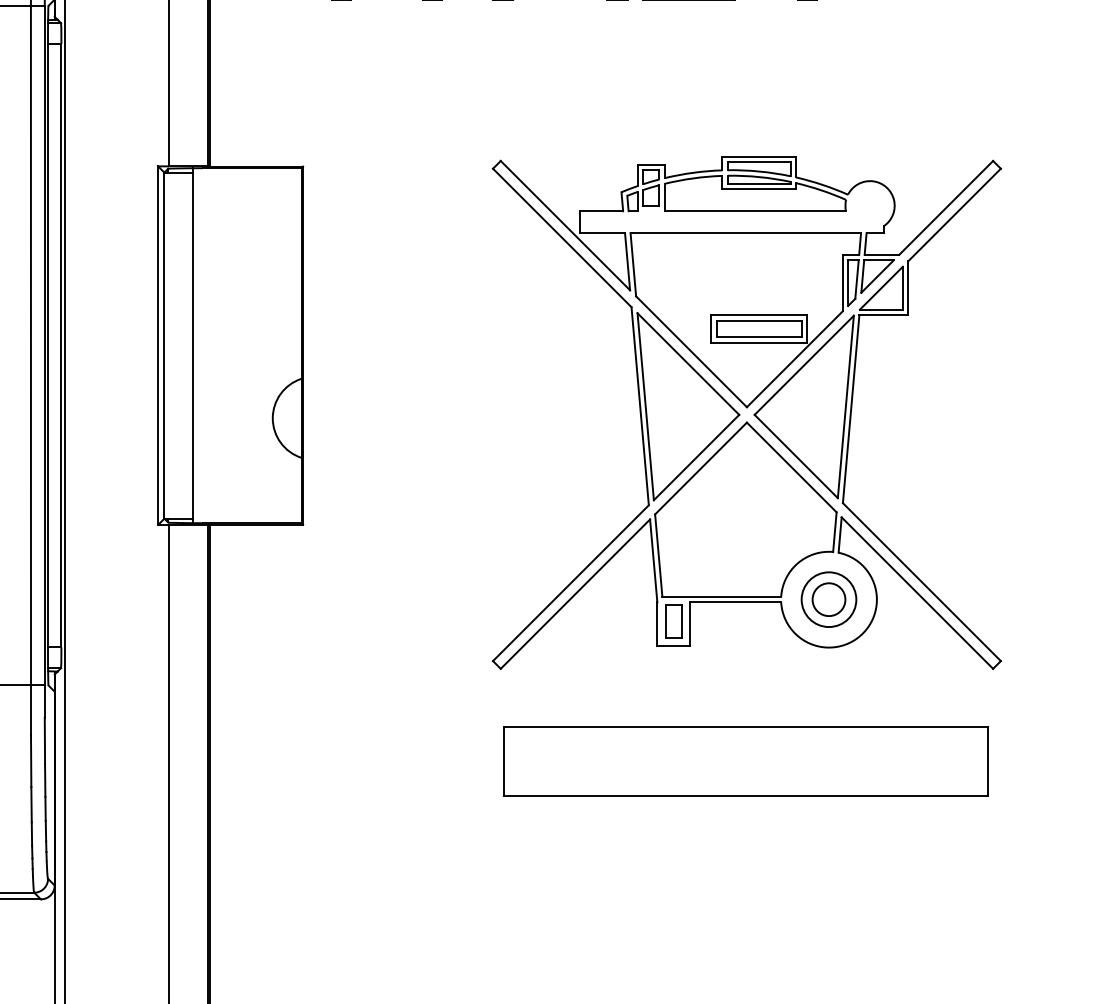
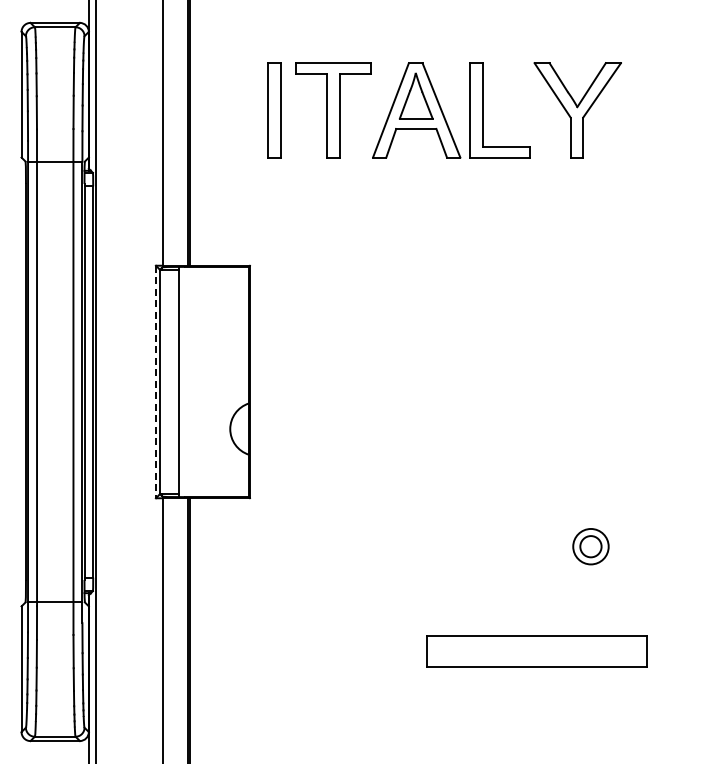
line: (157, 346) -> (155, 382), solid -> dashed
part: (746, 412) -> (537, 425), removed
part: (745, 761) -> (536, 651), size x0.7

